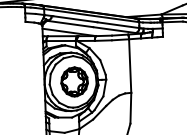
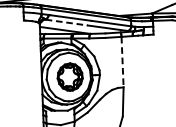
line: (71, 24) -> (67, 22), solid -> dashed
line: (130, 66) -> (122, 62), solid -> dashed

